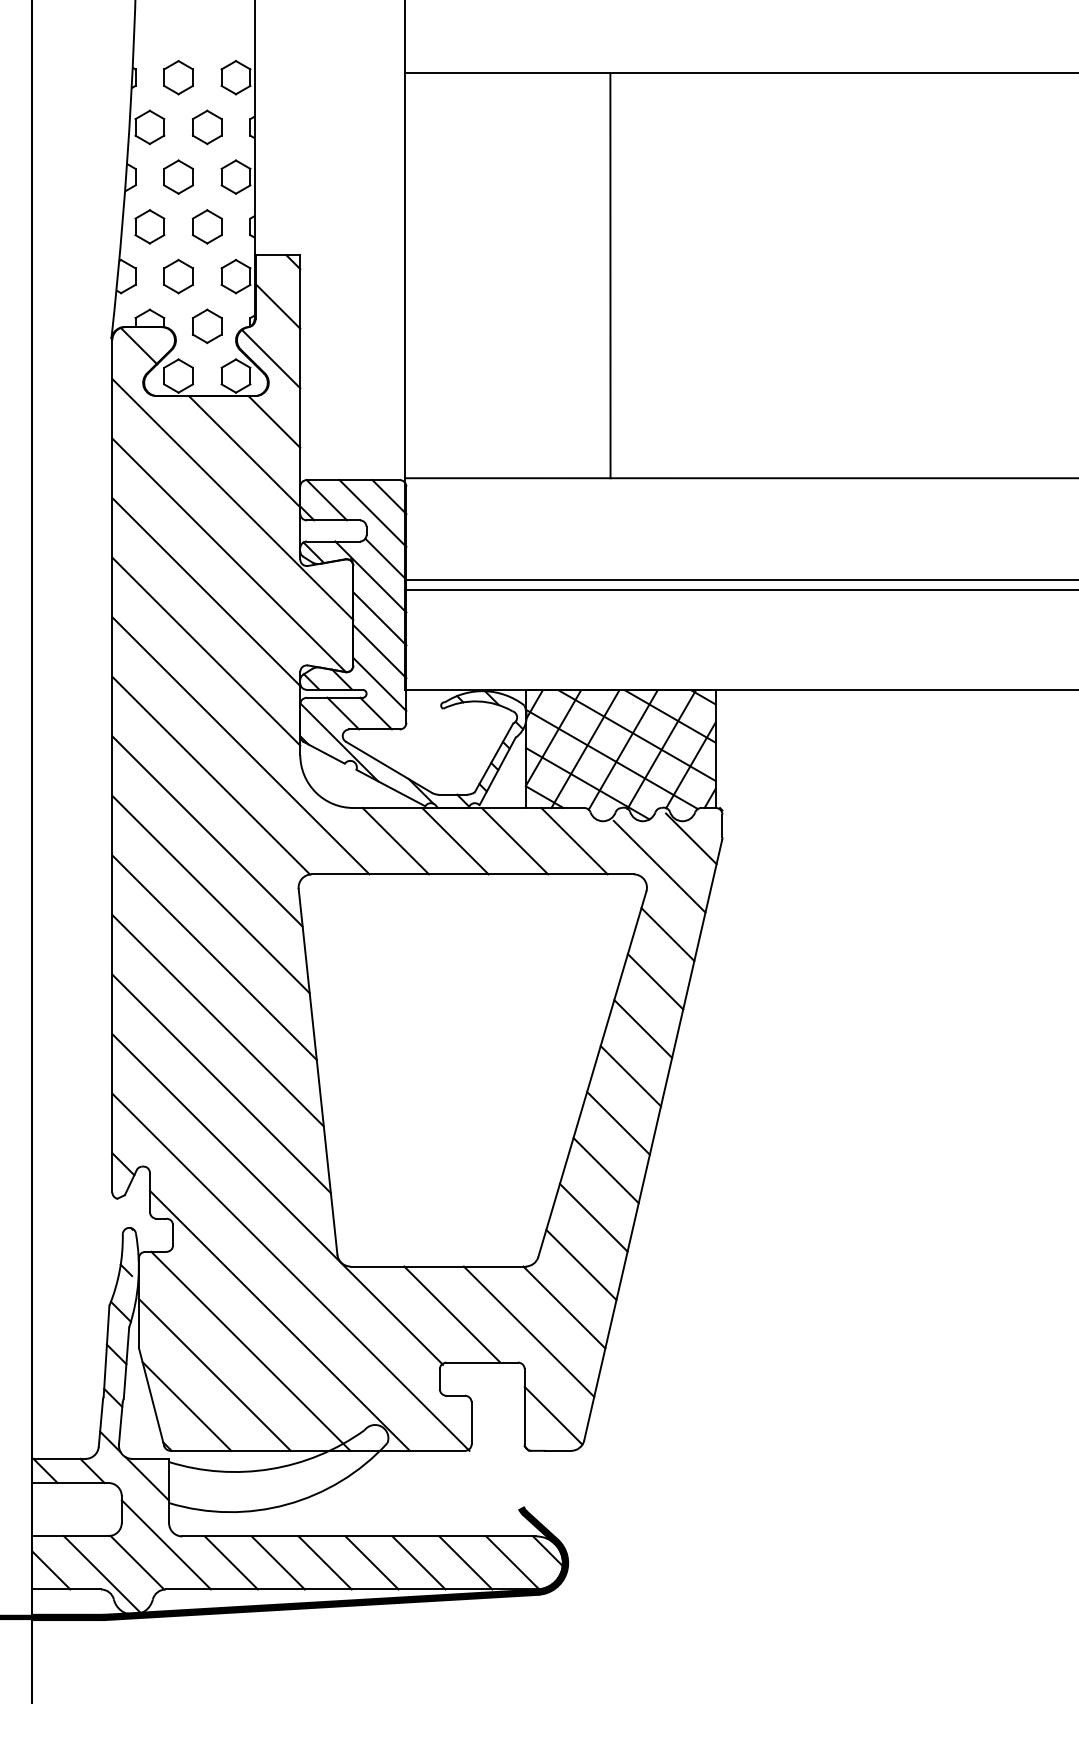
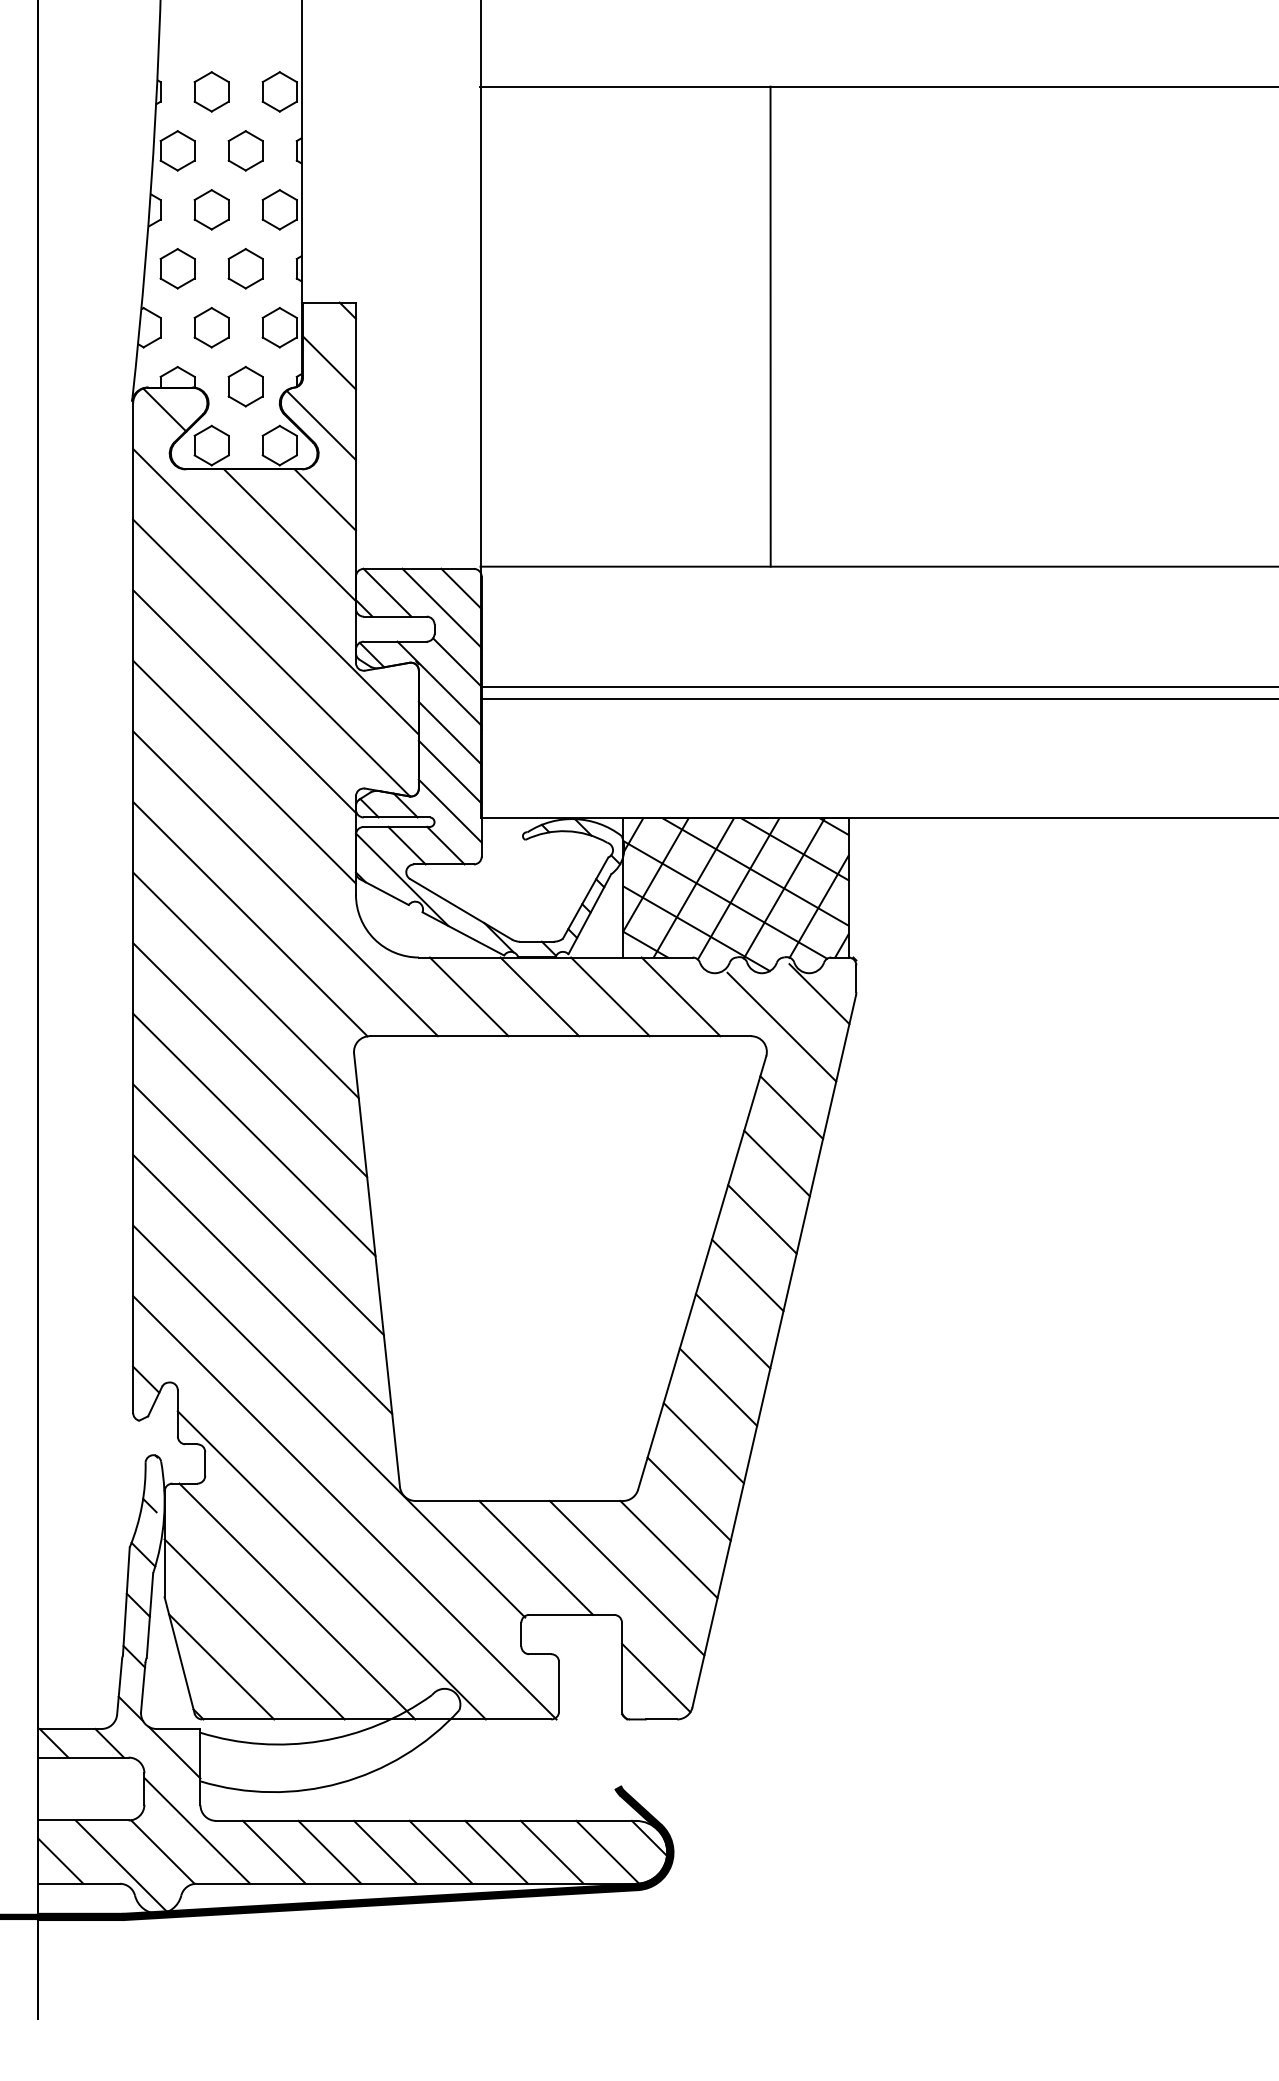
line: (610, 275) -> (770, 326), moved

